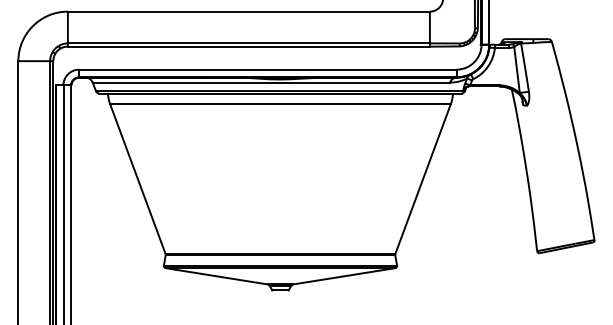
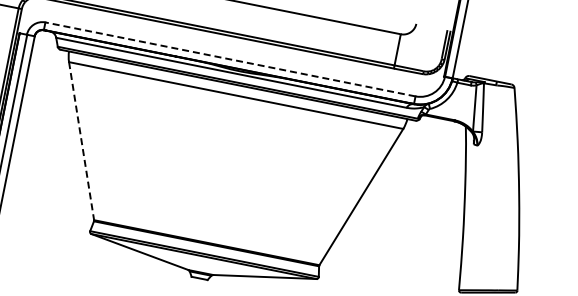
line: (267, 69) -> (230, 59), solid -> dashed
line: (138, 179) -> (82, 141), solid -> dashed

